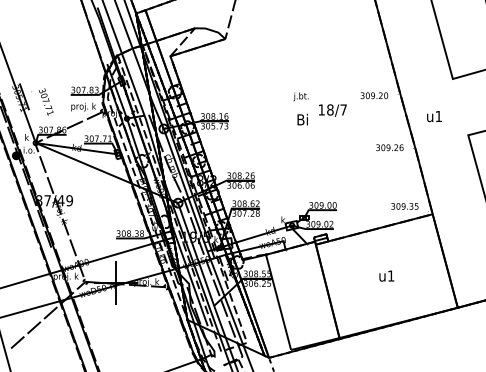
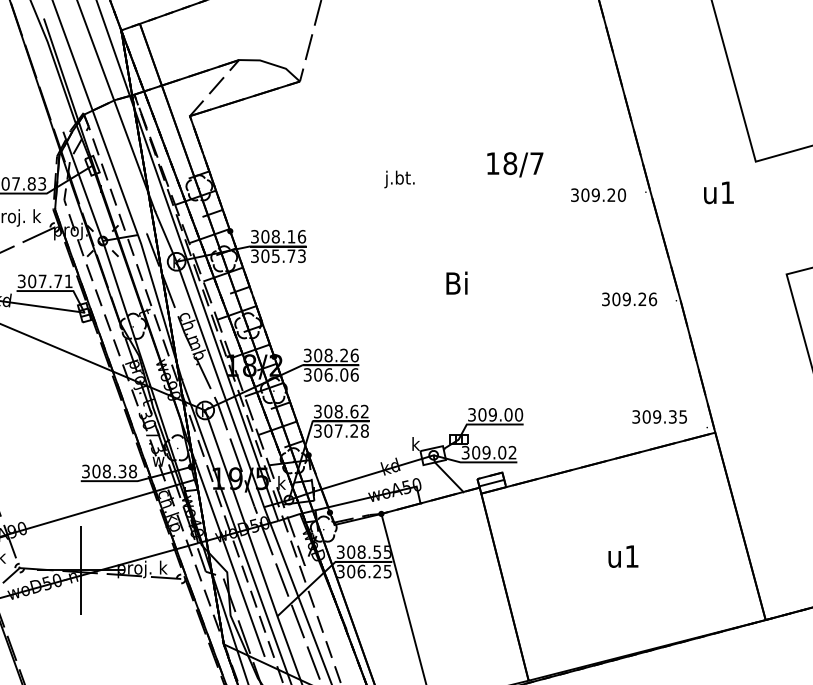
text: (300, 96) -> (398, 178), moved
text: (332, 110) -> (514, 164), moved
text: (434, 116) -> (718, 192), moved
text: (302, 119) -> (456, 282), moved

